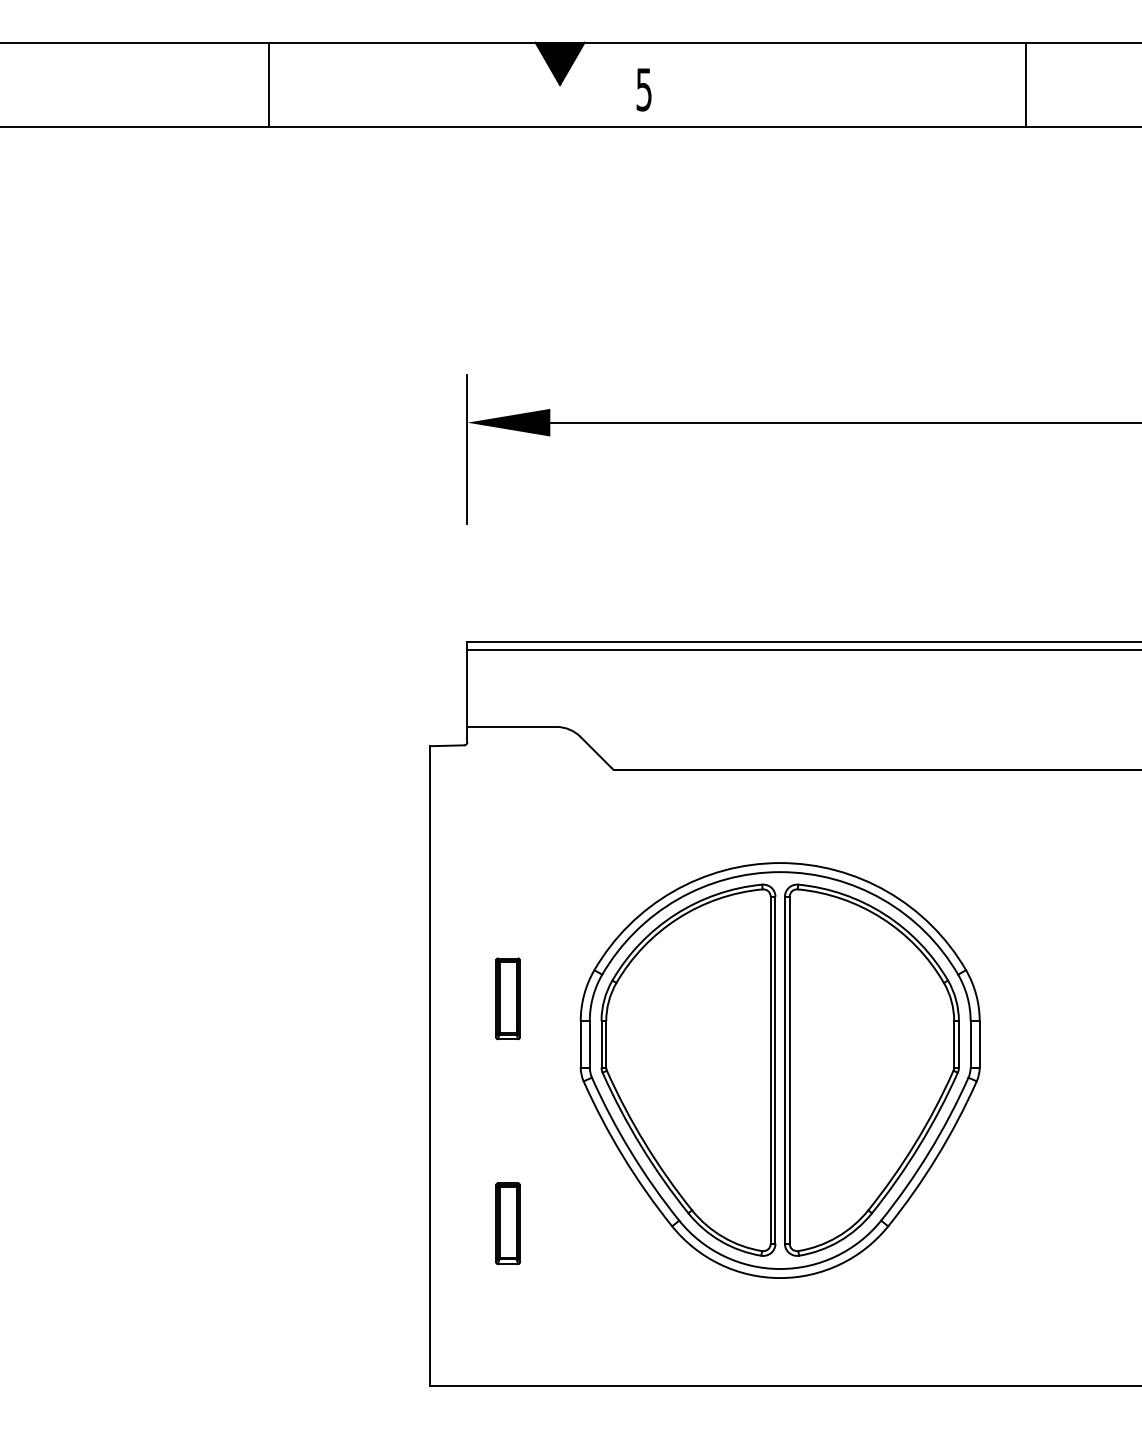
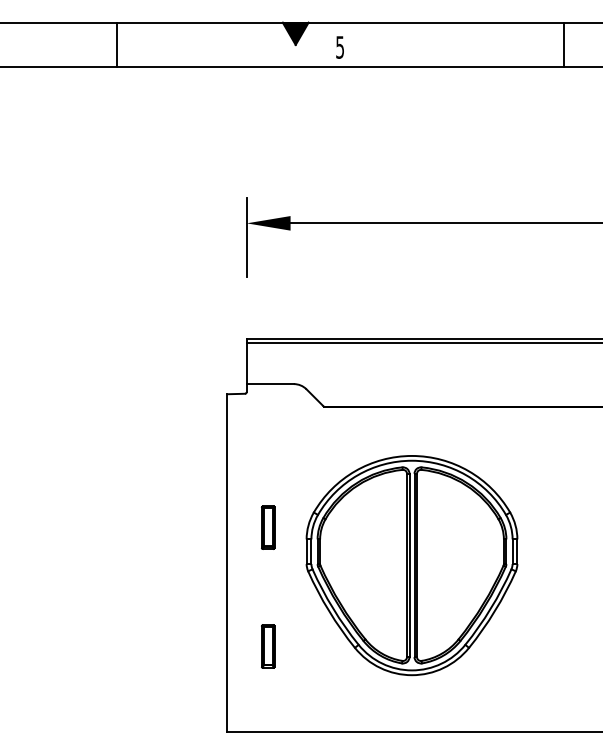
line: (269, 84) -> (117, 44), moved
line: (1025, 84) -> (563, 44), moved

